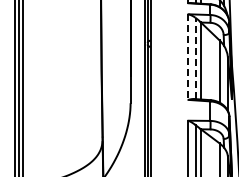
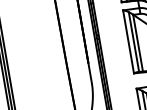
line: (188, 57) -> (128, 42), dashed -> solid
line: (195, 58) -> (133, 42), dashed -> solid

